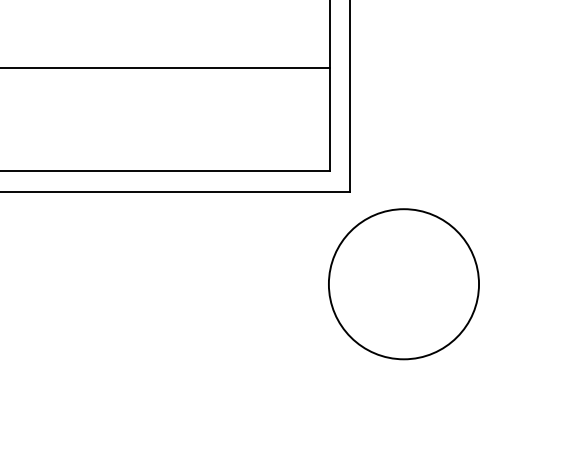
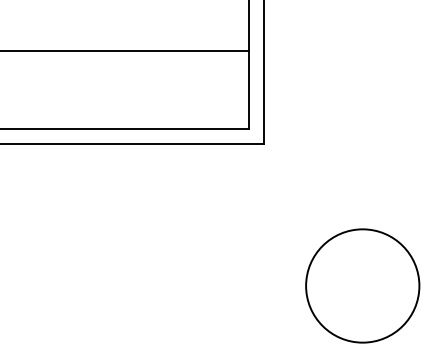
circle: (403, 284) -> (362, 286), moved

